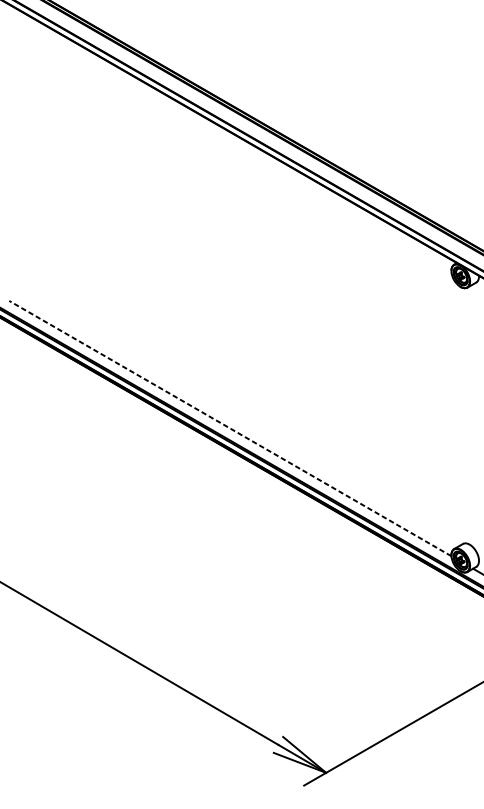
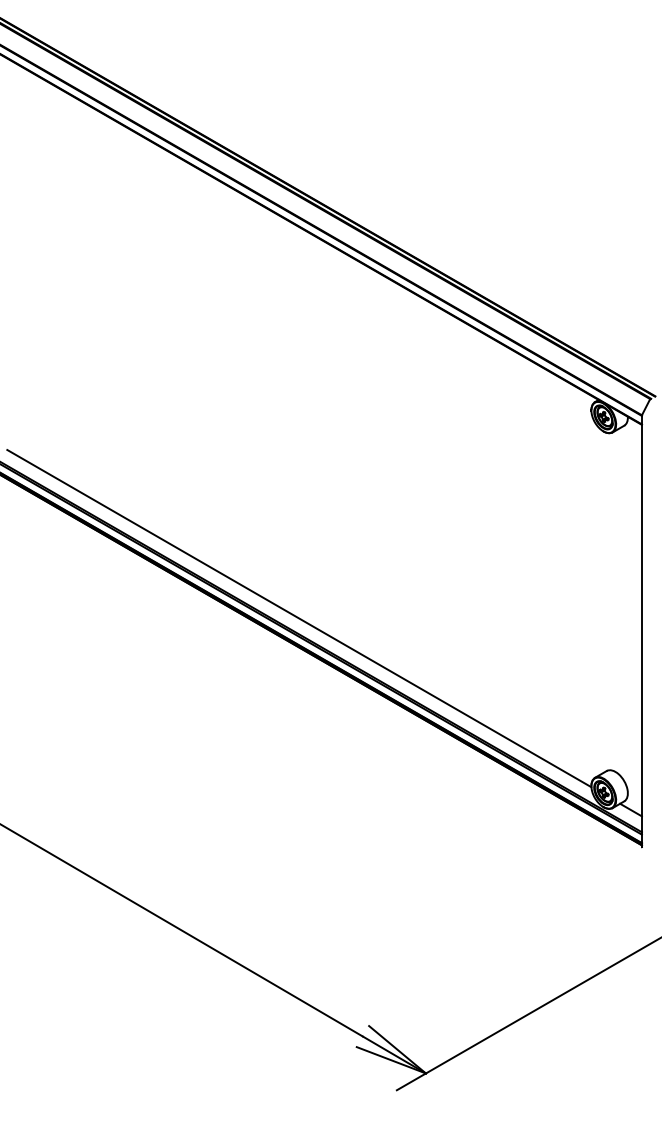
line: (229, 428) -> (298, 618), dashed -> solid

